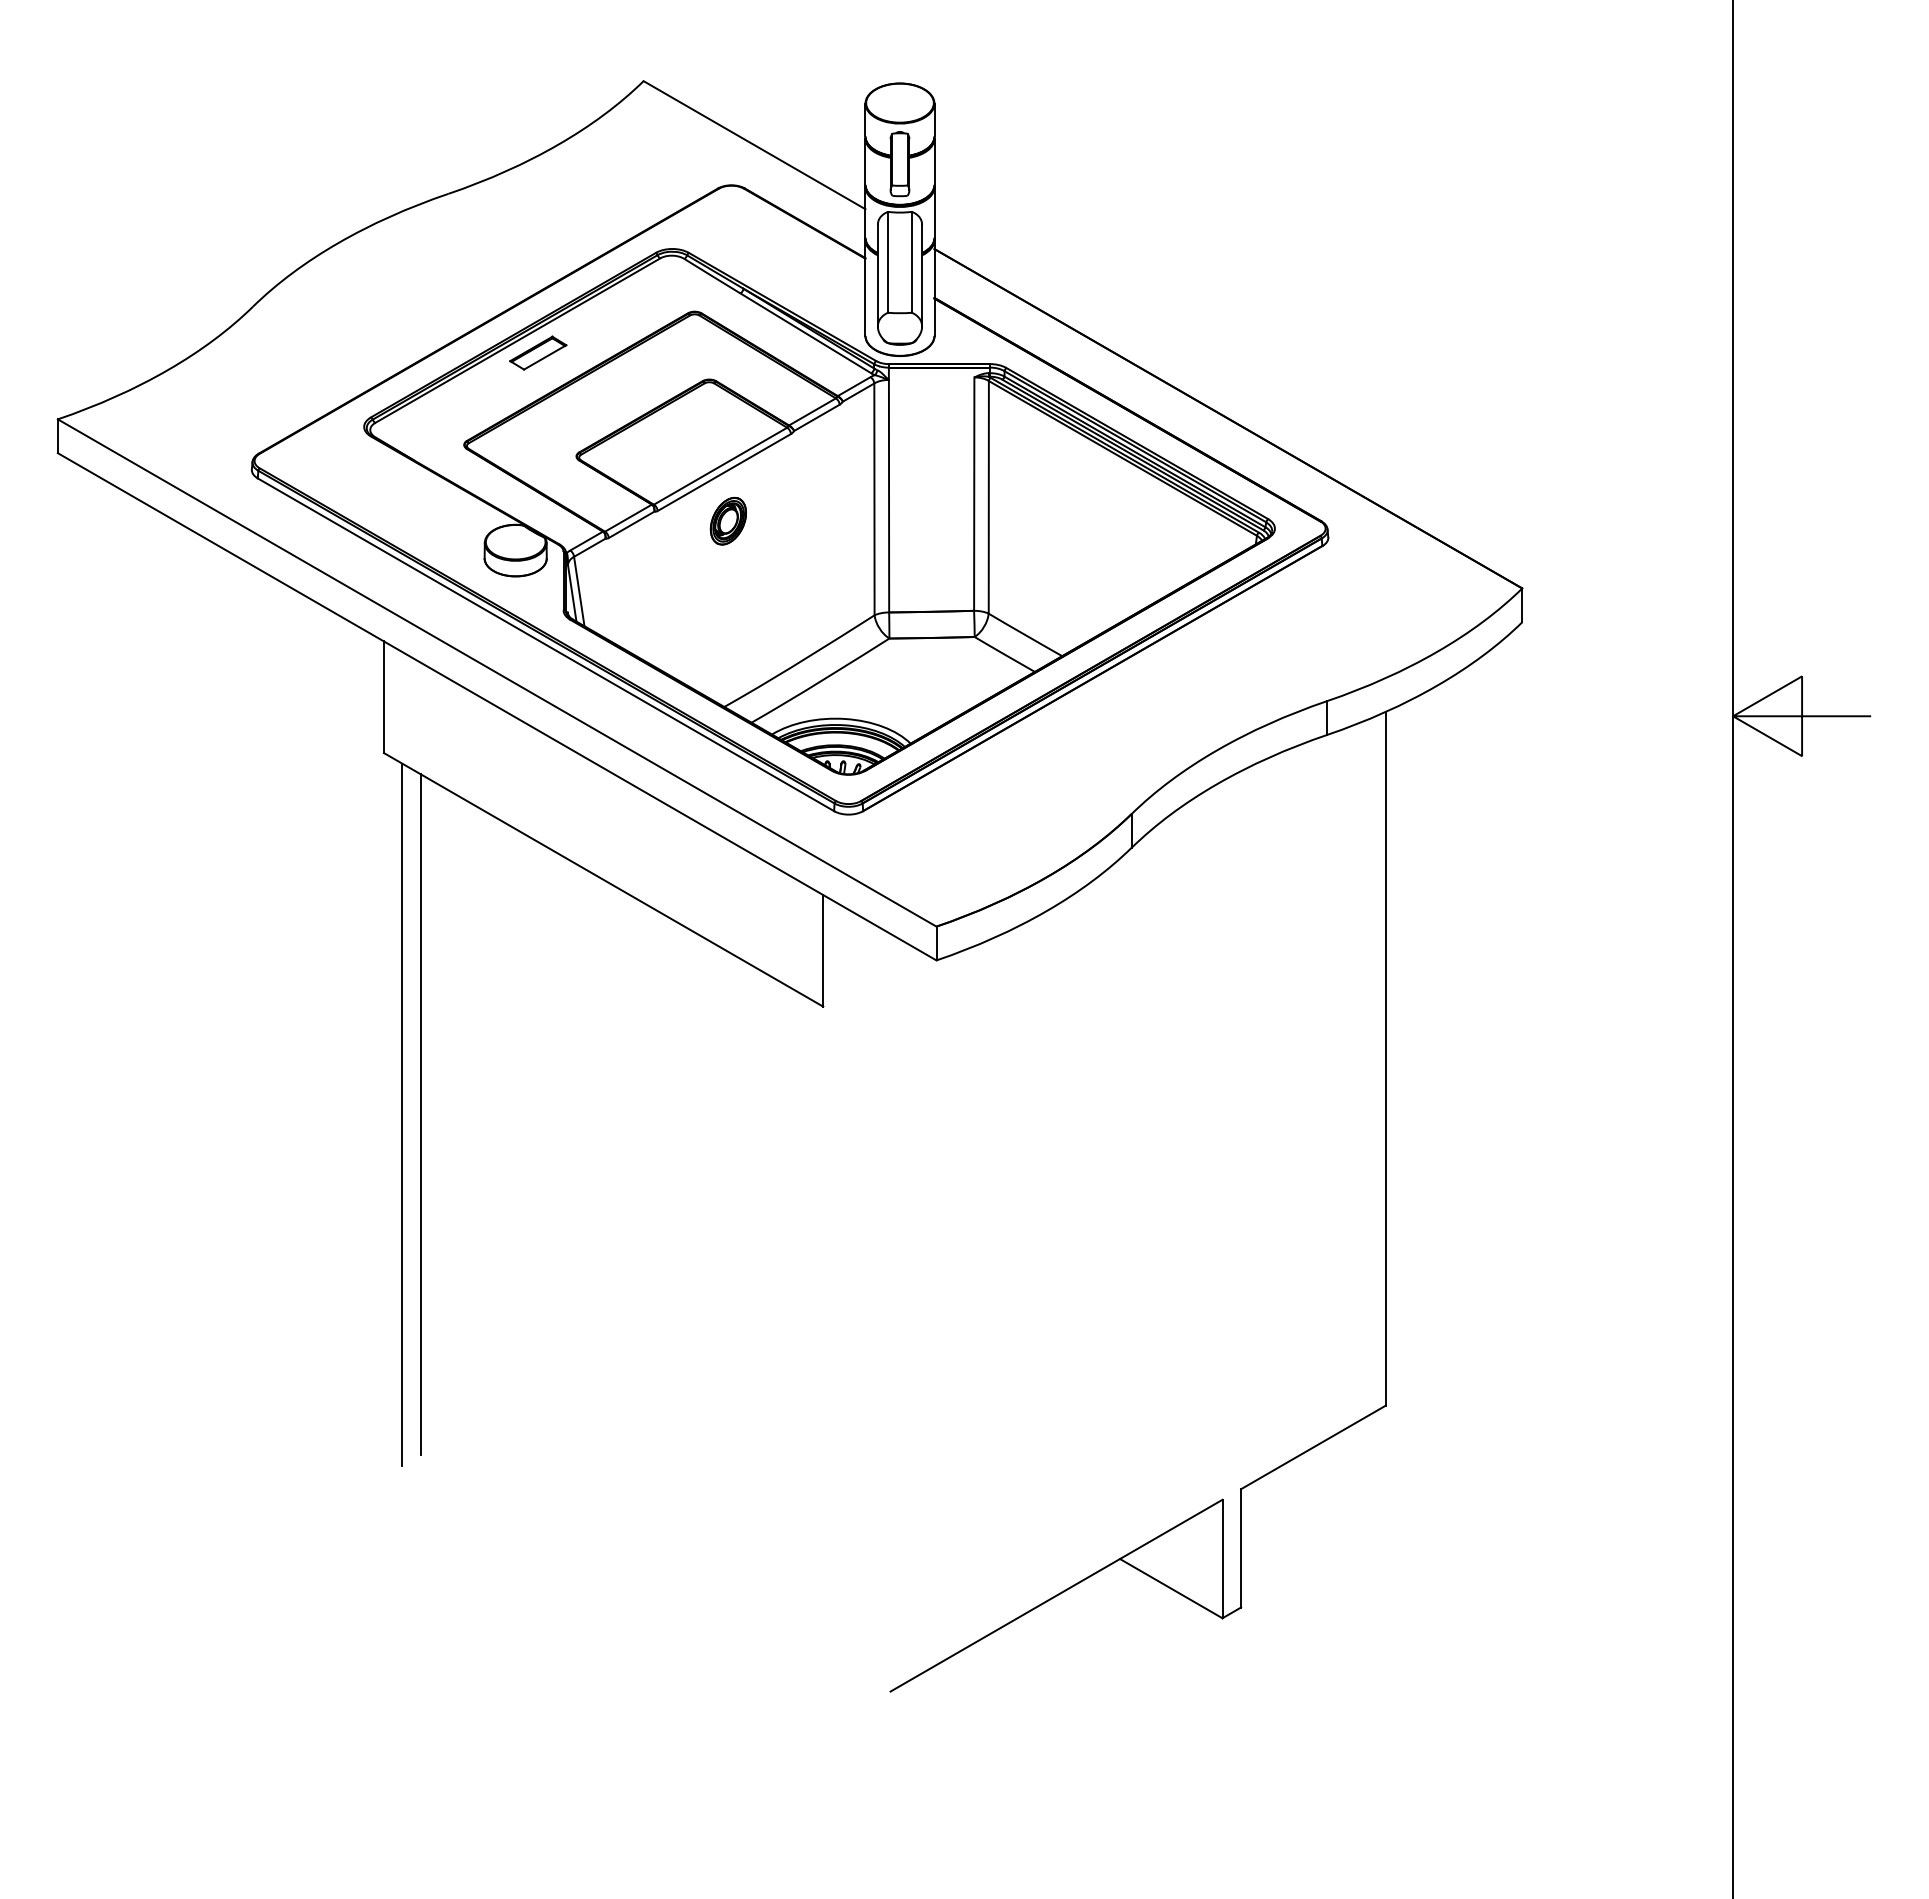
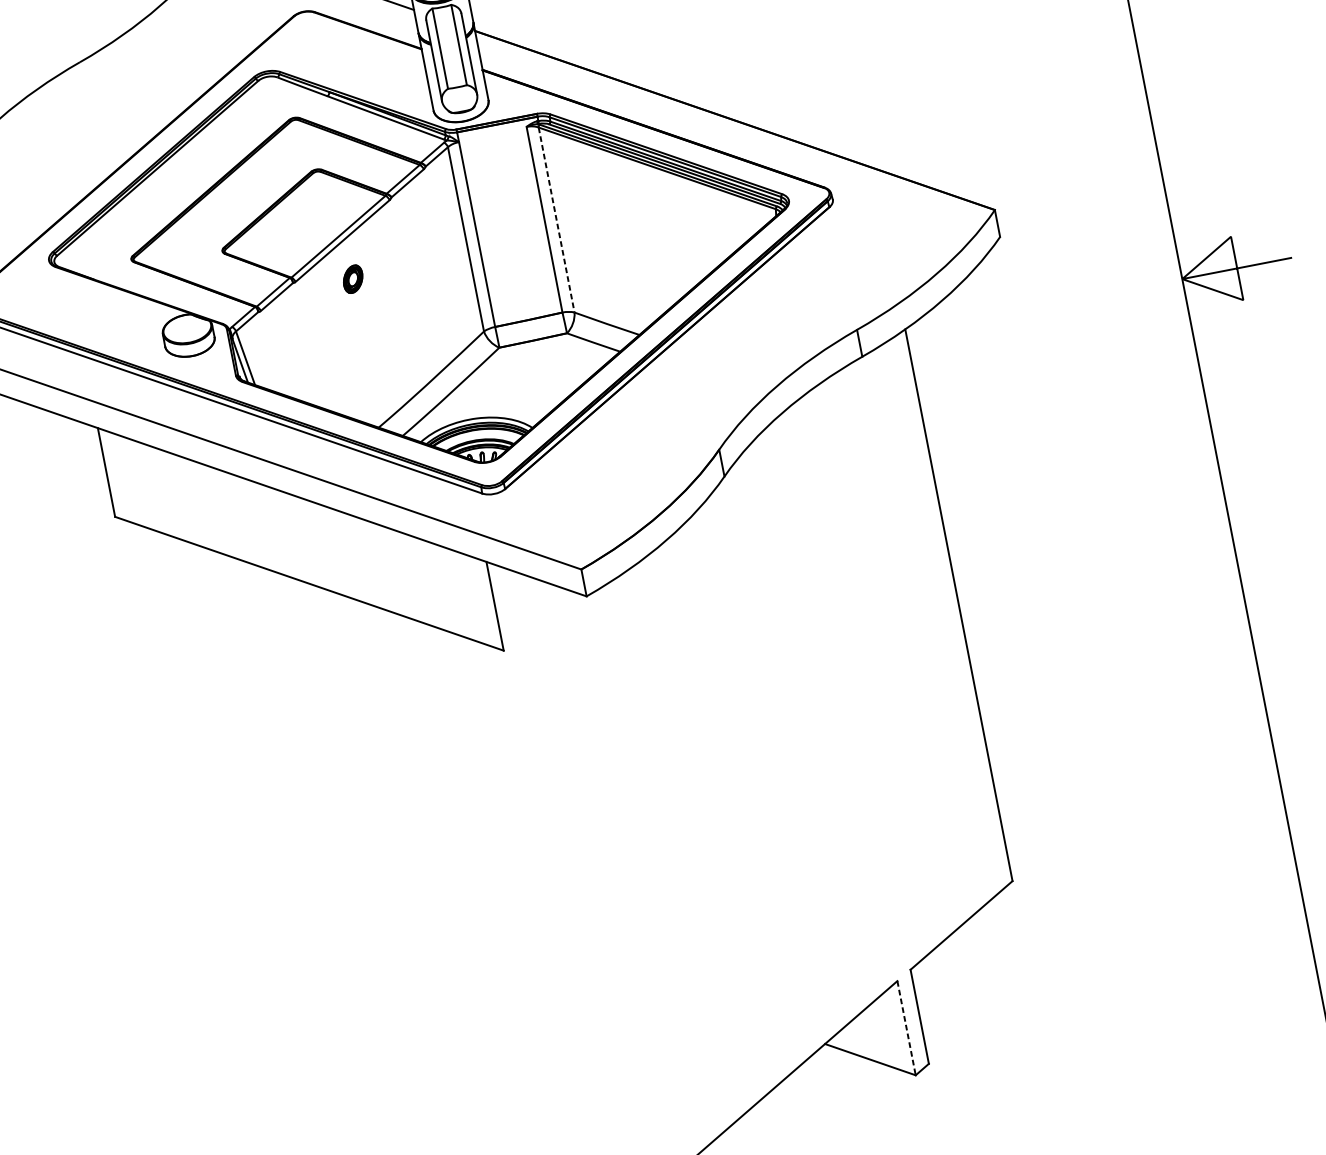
part: (538, 352) -> (176, 174), removed
line: (988, 497) -> (556, 220), solid -> dashed
part: (727, 520) -> (352, 278), size x0.7
line: (402, 1114) -> (185, 801), removed
line: (421, 1114) -> (200, 798), removed
line: (1222, 1559) -> (906, 1028), solid -> dashed

